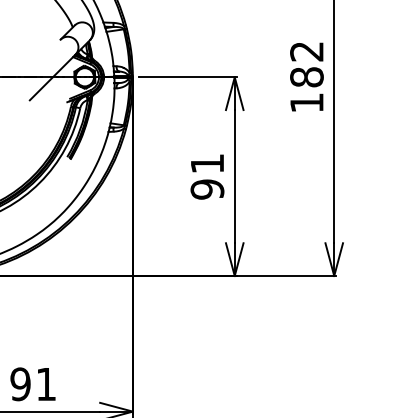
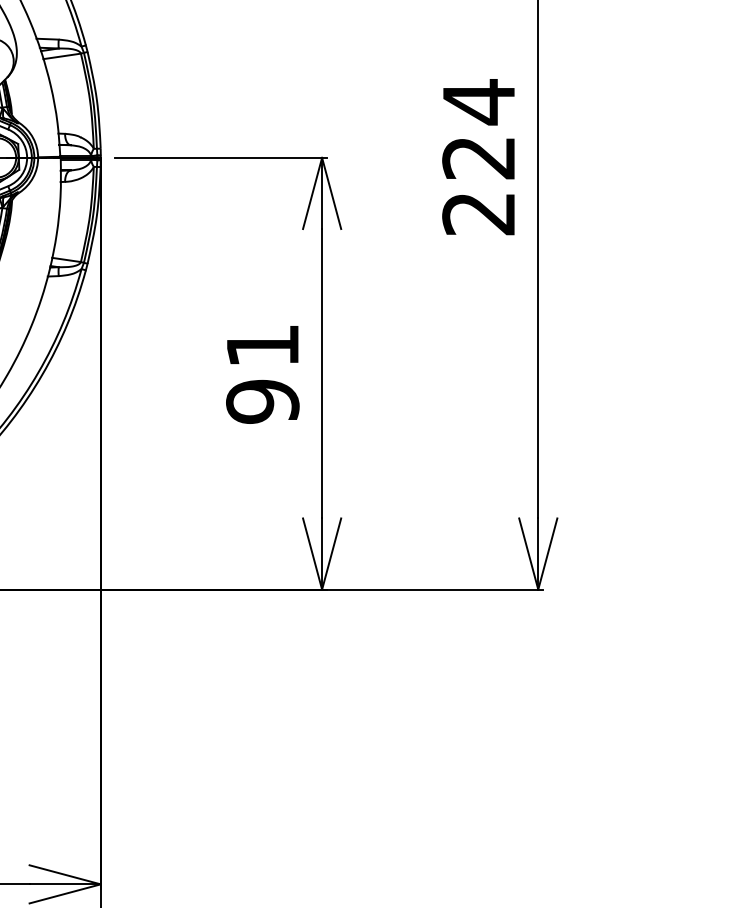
text: (306, 76) -> (477, 156), 182 -> 224

